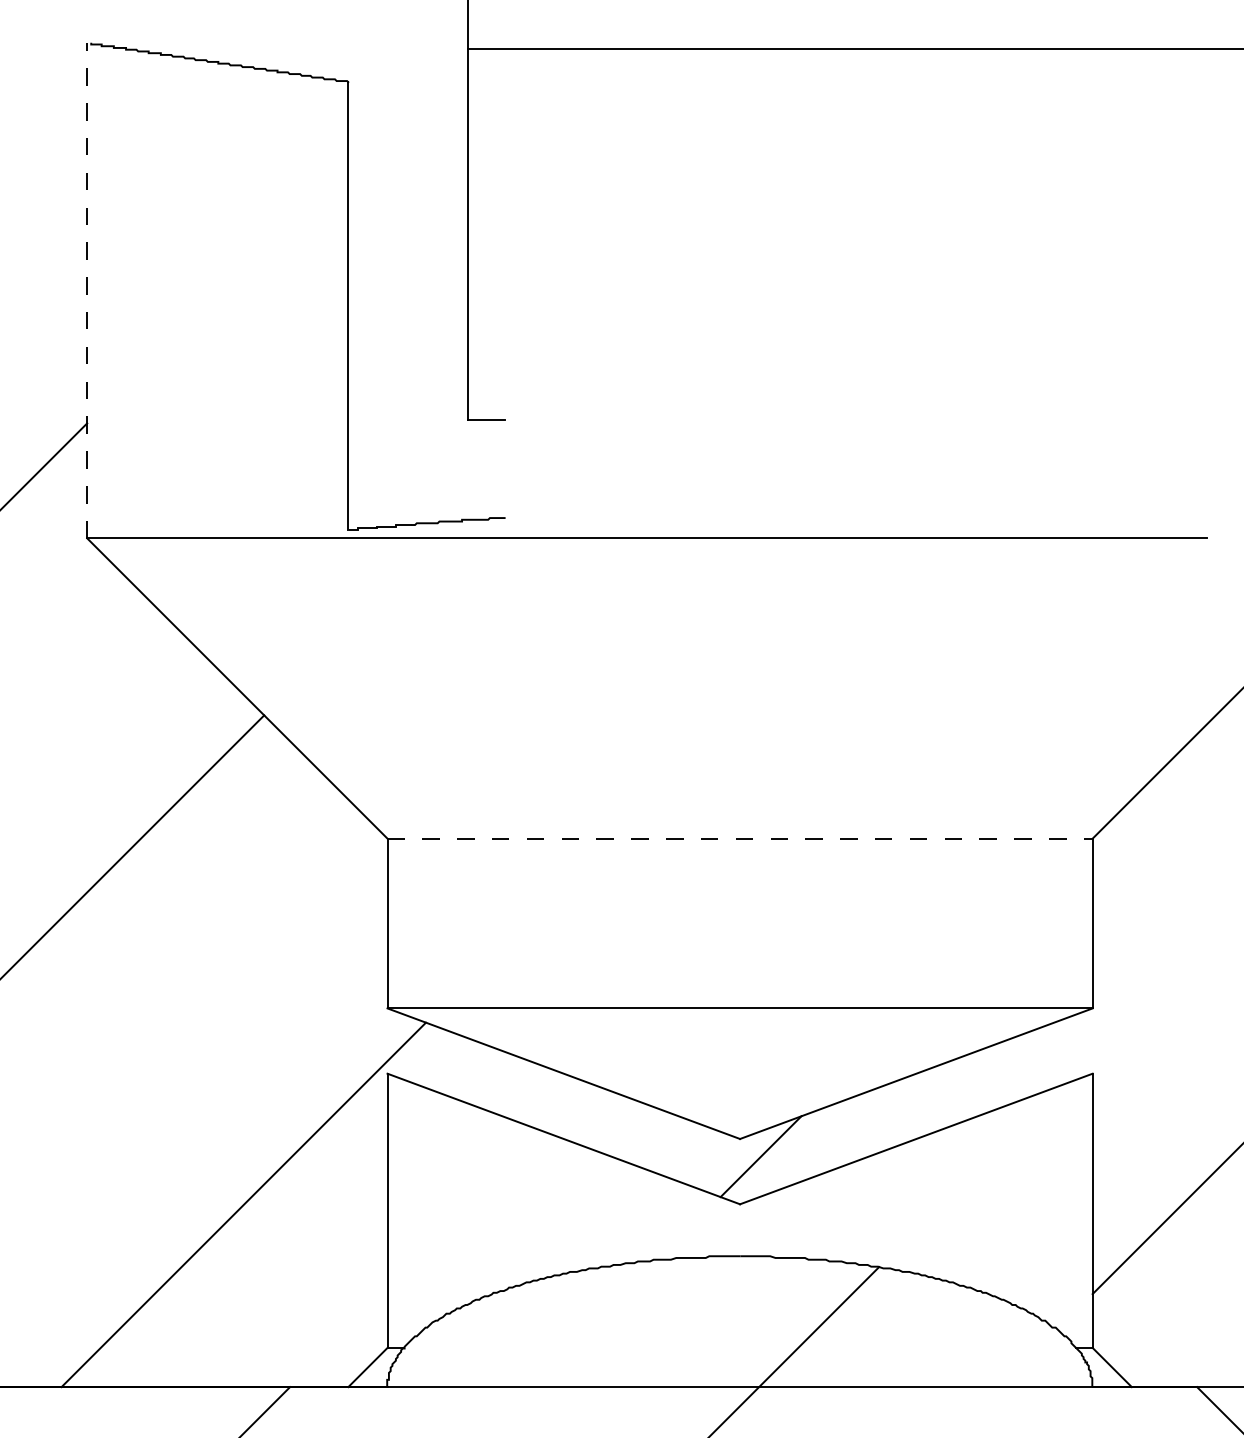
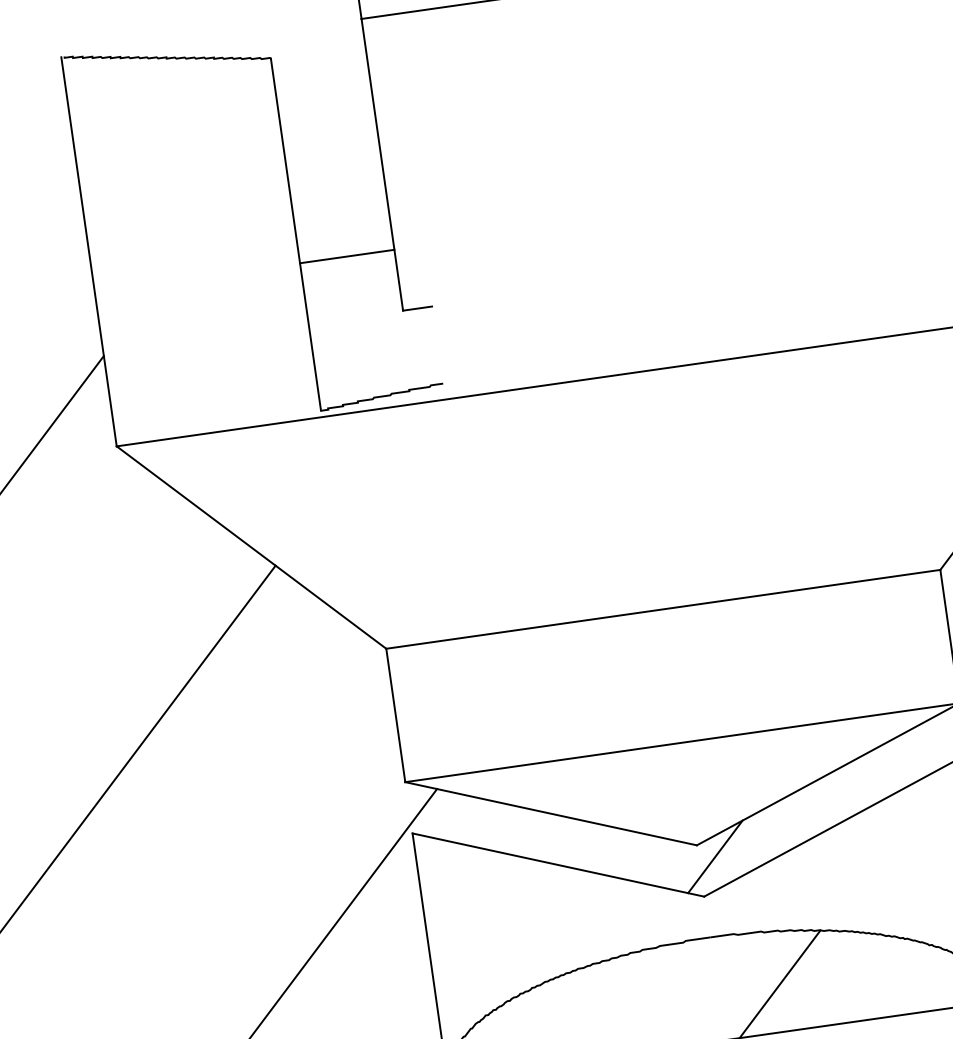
line: (87, 290) -> (89, 251), dashed -> solid
line: (408, 342) -> (347, 256), added
line: (740, 838) -> (663, 609), dashed -> solid

